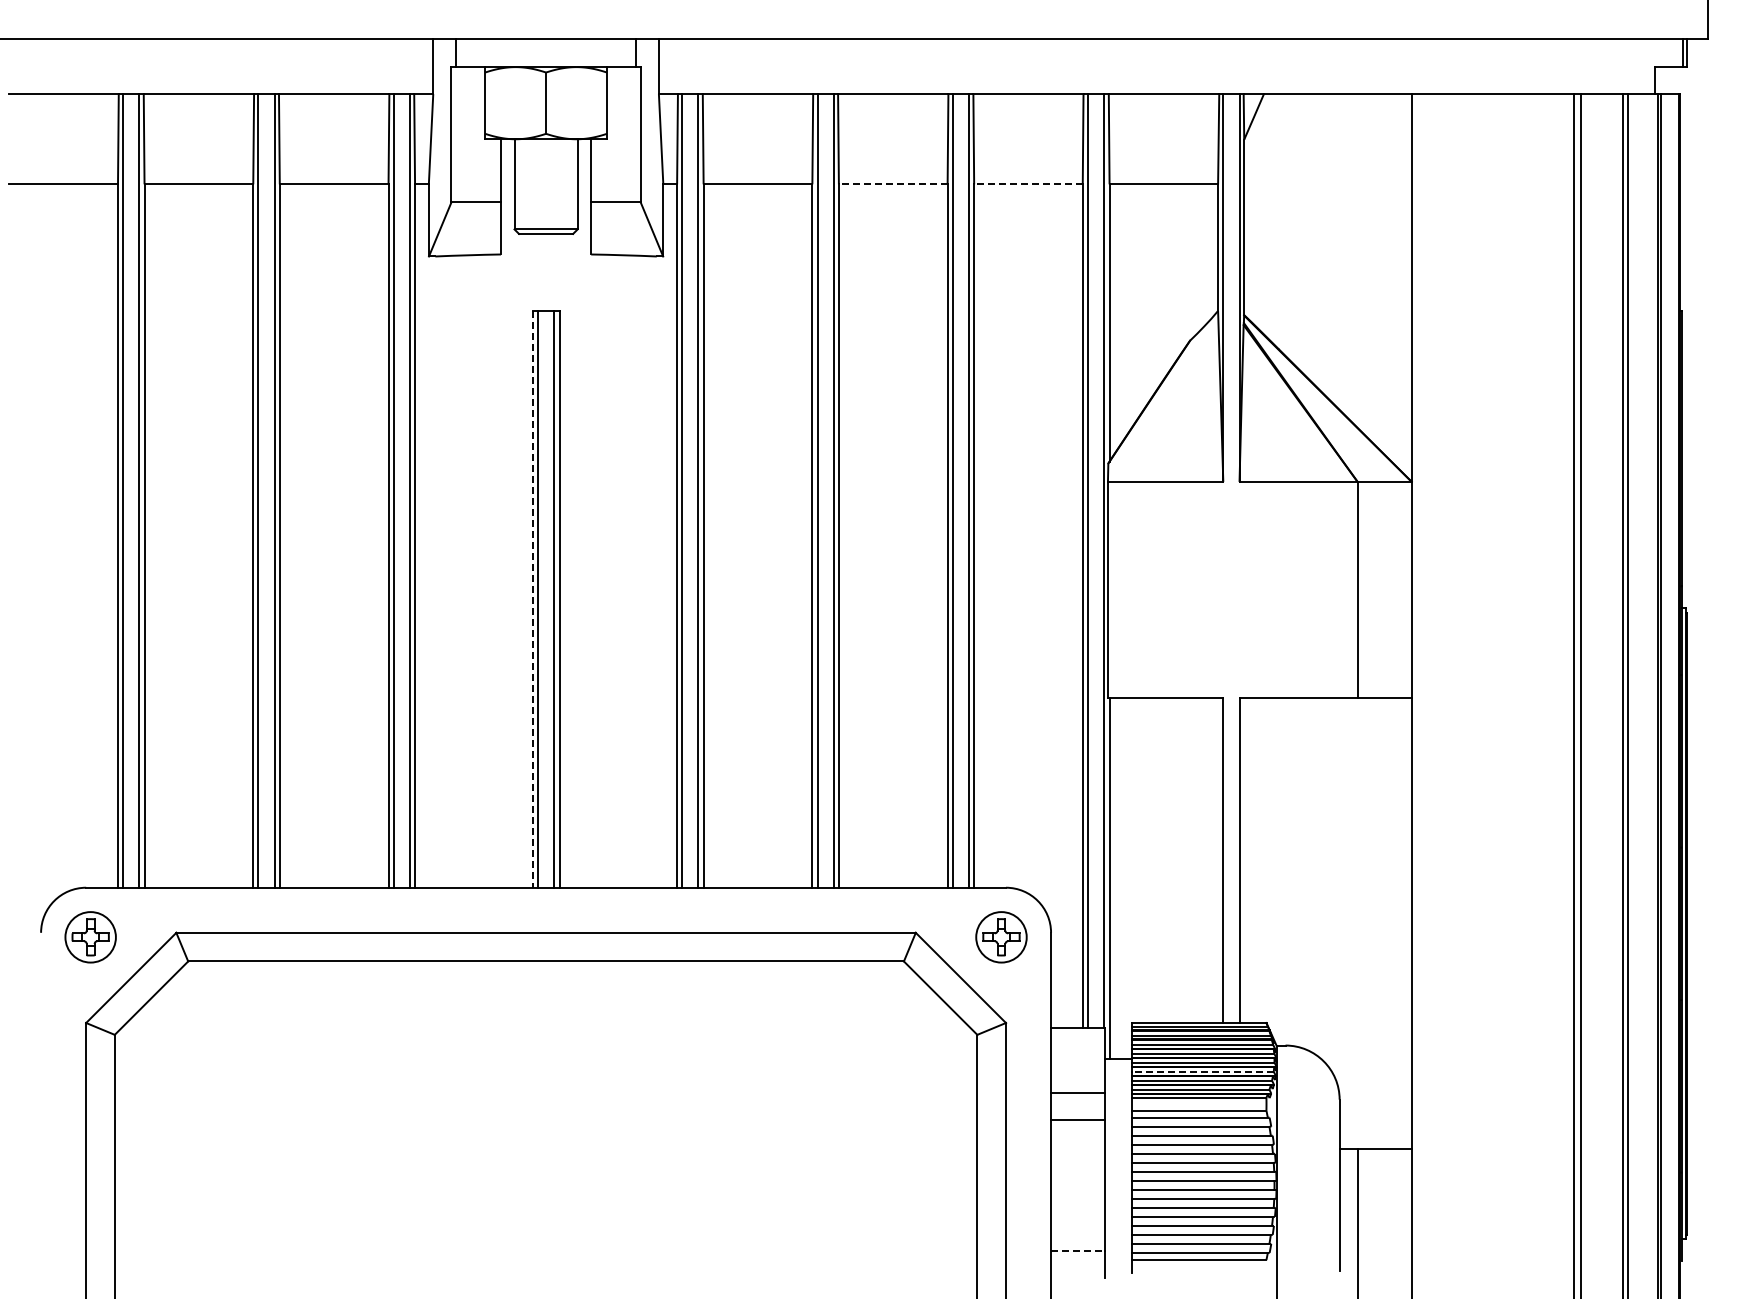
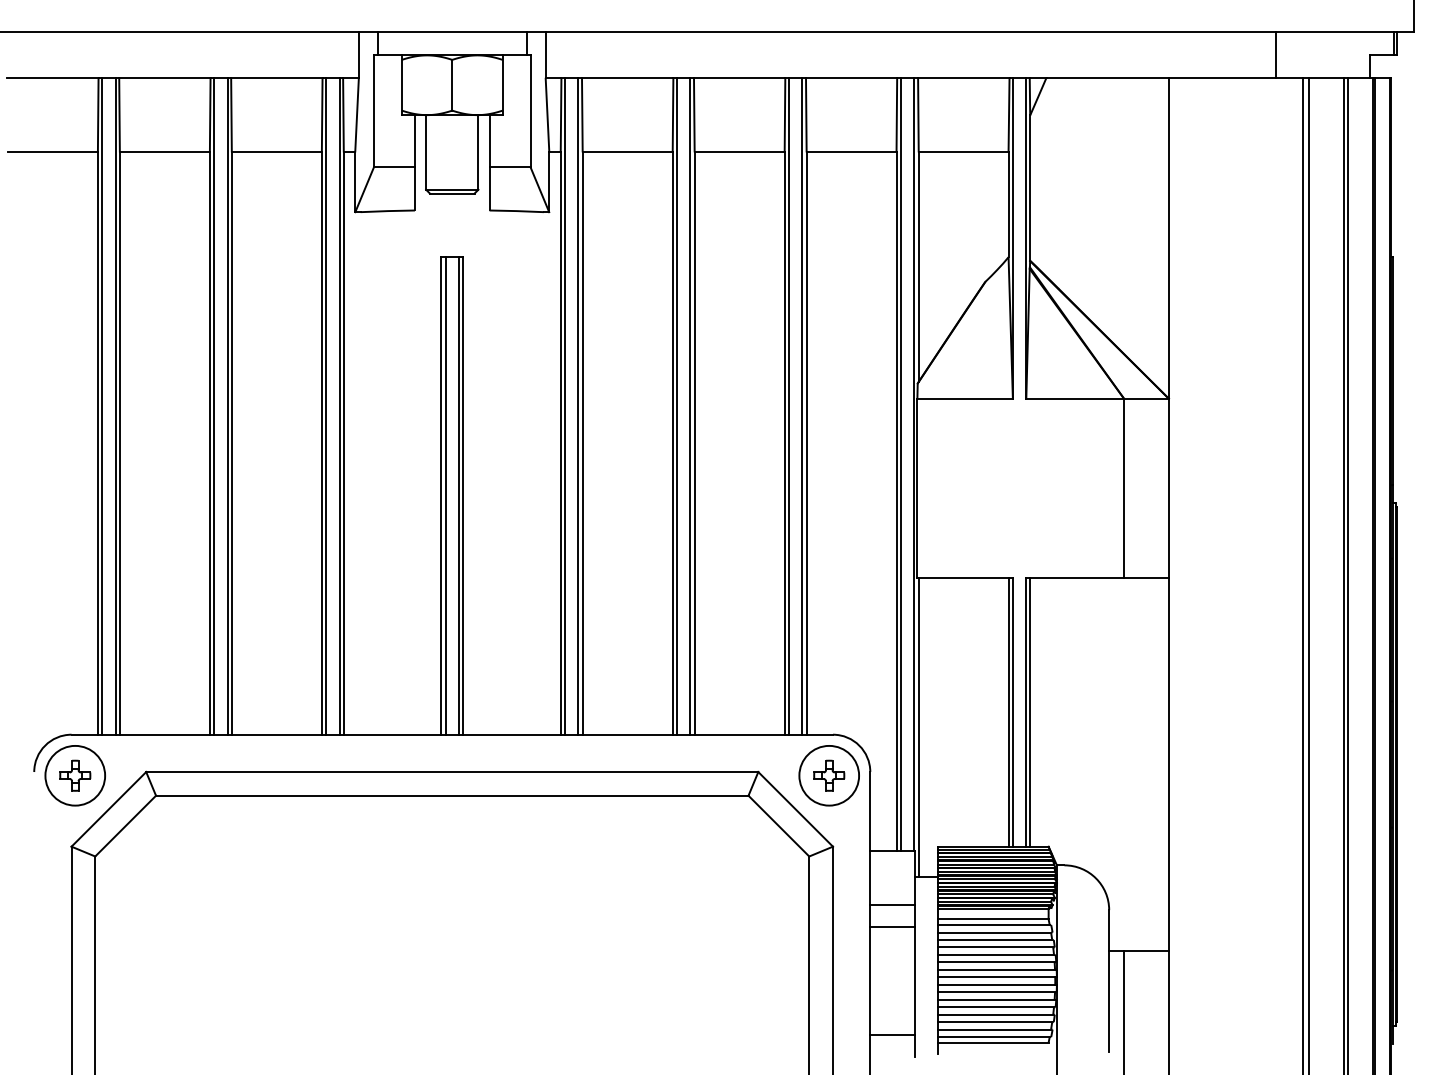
line: (1540, 66) -> (1275, 54), added
line: (892, 184) -> (739, 152), dashed -> solid
line: (1027, 184) -> (850, 152), dashed -> solid
line: (532, 599) -> (441, 496), dashed -> solid
line: (1218, 860) -> (1008, 712), added
line: (1244, 860) -> (1030, 712), added
circle: (90, 937) -> (75, 775), size x1.43
circle: (1001, 937) -> (829, 775), size x1.43
line: (1202, 1071) -> (995, 886), dashed -> solid
line: (1078, 1250) -> (893, 1035), dashed -> solid

